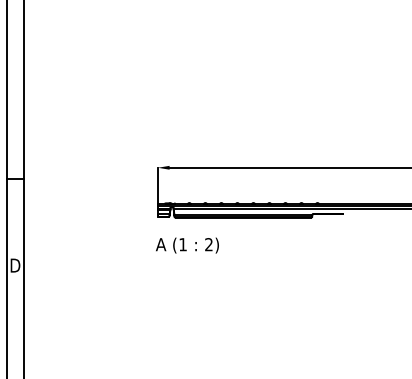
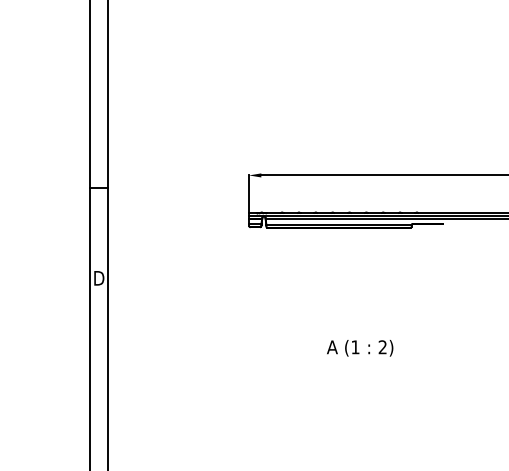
text: (187, 245) -> (360, 348), moved

